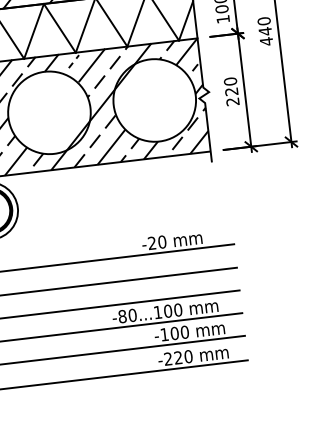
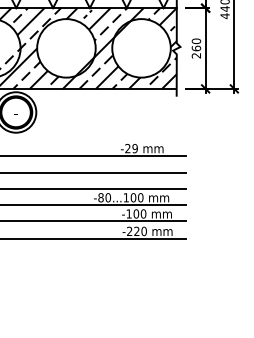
text: (231, 91) -> (196, 48), 220 -> 260
text: (161, 242) -> (134, 148), -20 -> -29

